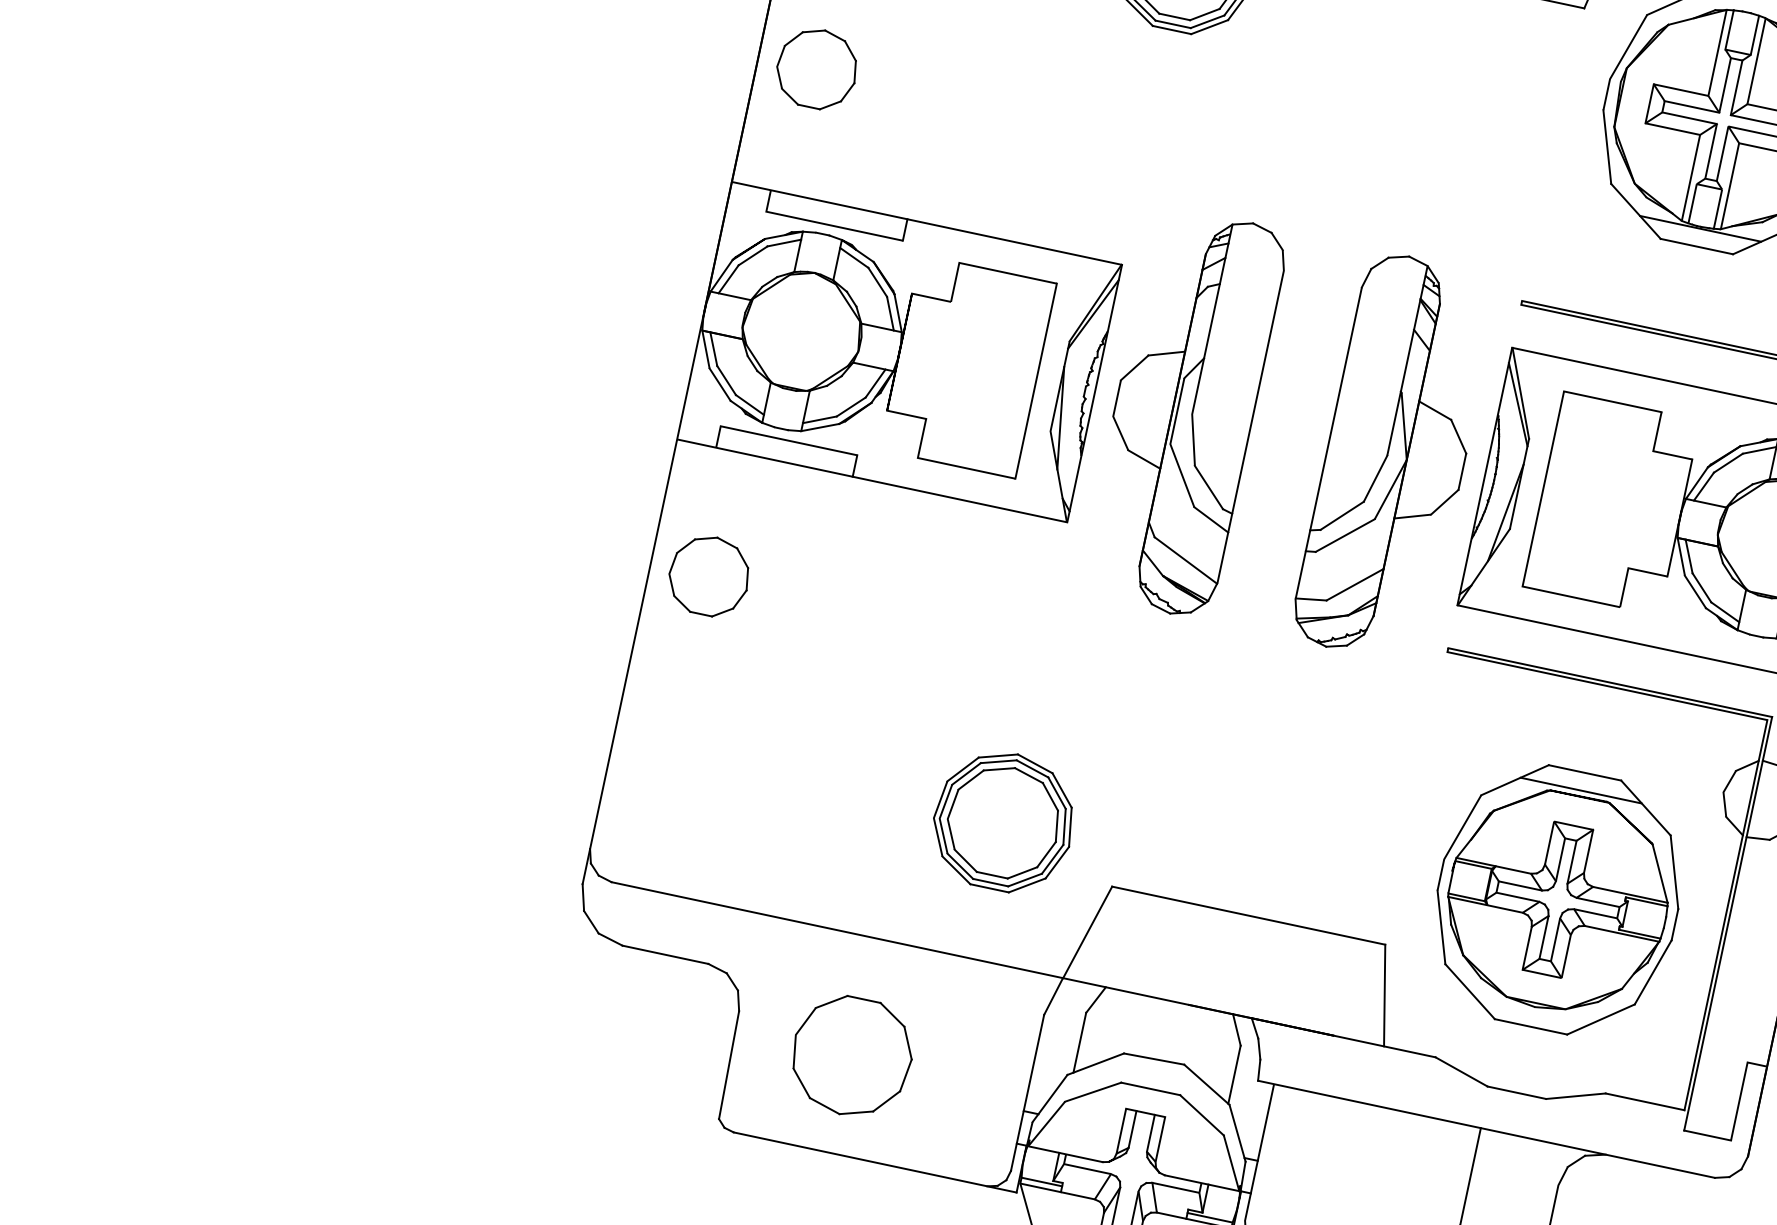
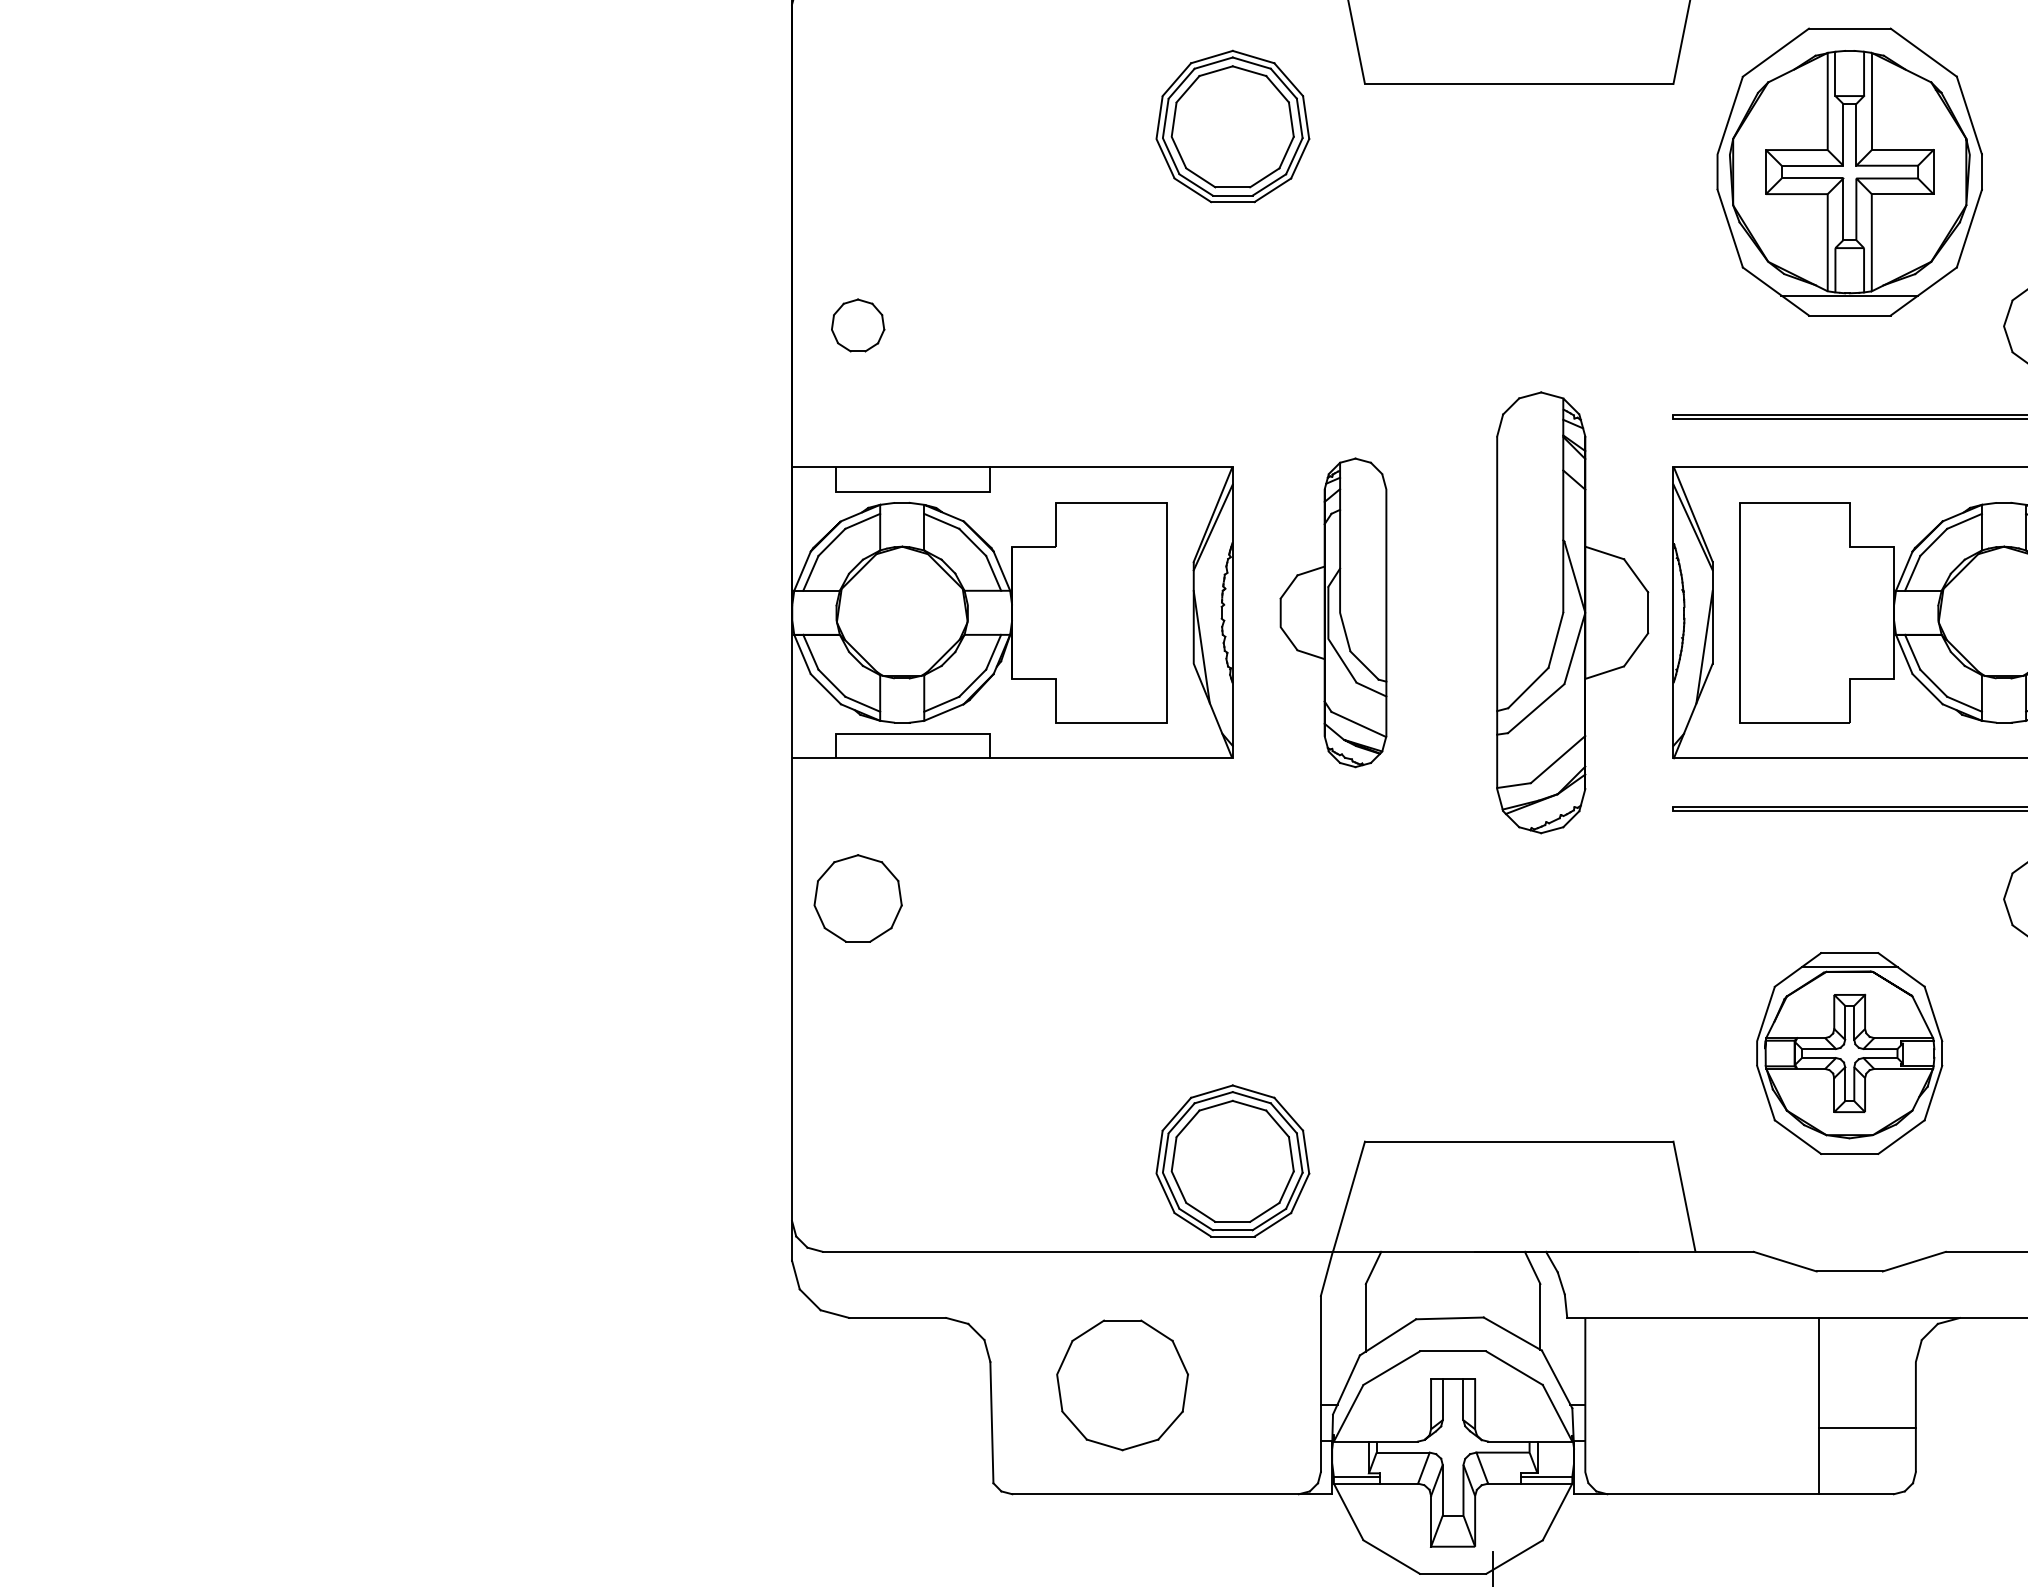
part: (816, 68) -> (857, 325), size x0.6
part: (1183, 412) -> (1333, 612), size x0.7
part: (1003, 820) -> (1232, 1160), moved
part: (1557, 899) -> (1849, 1053), size x0.7

